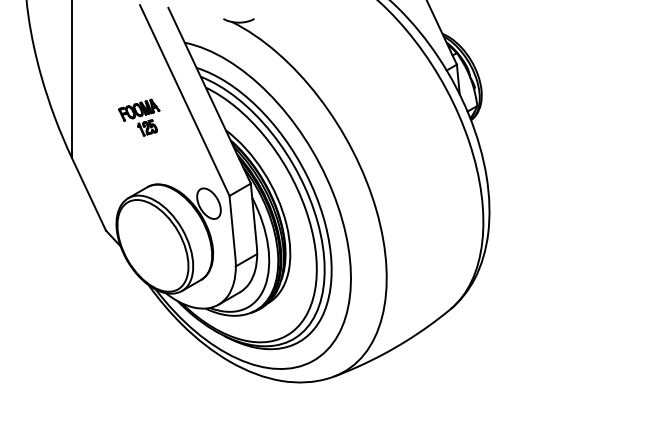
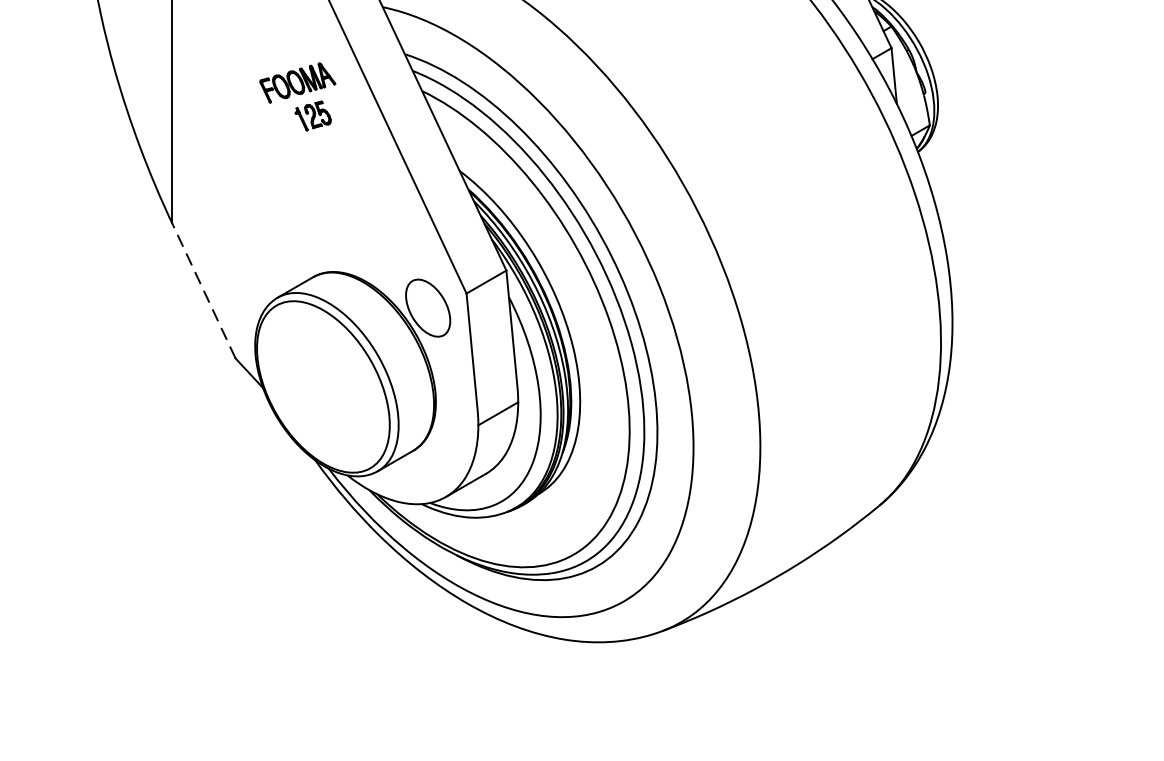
part: (139, 117) -> (298, 96), moved
line: (88, 193) -> (202, 289), solid -> dashed

